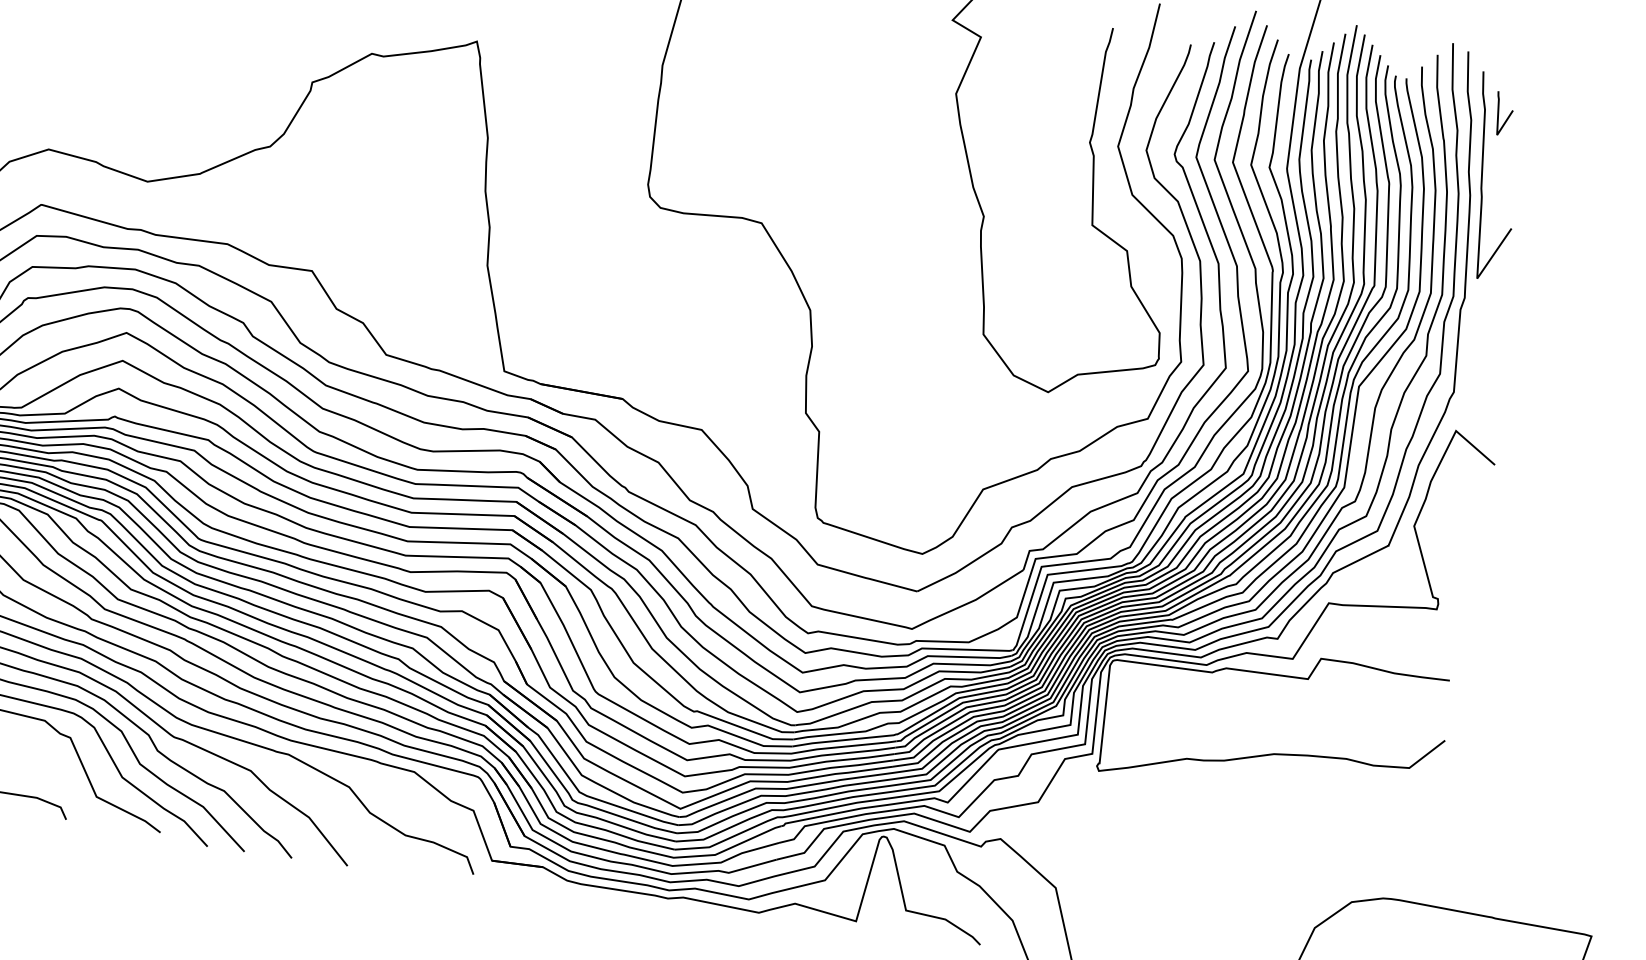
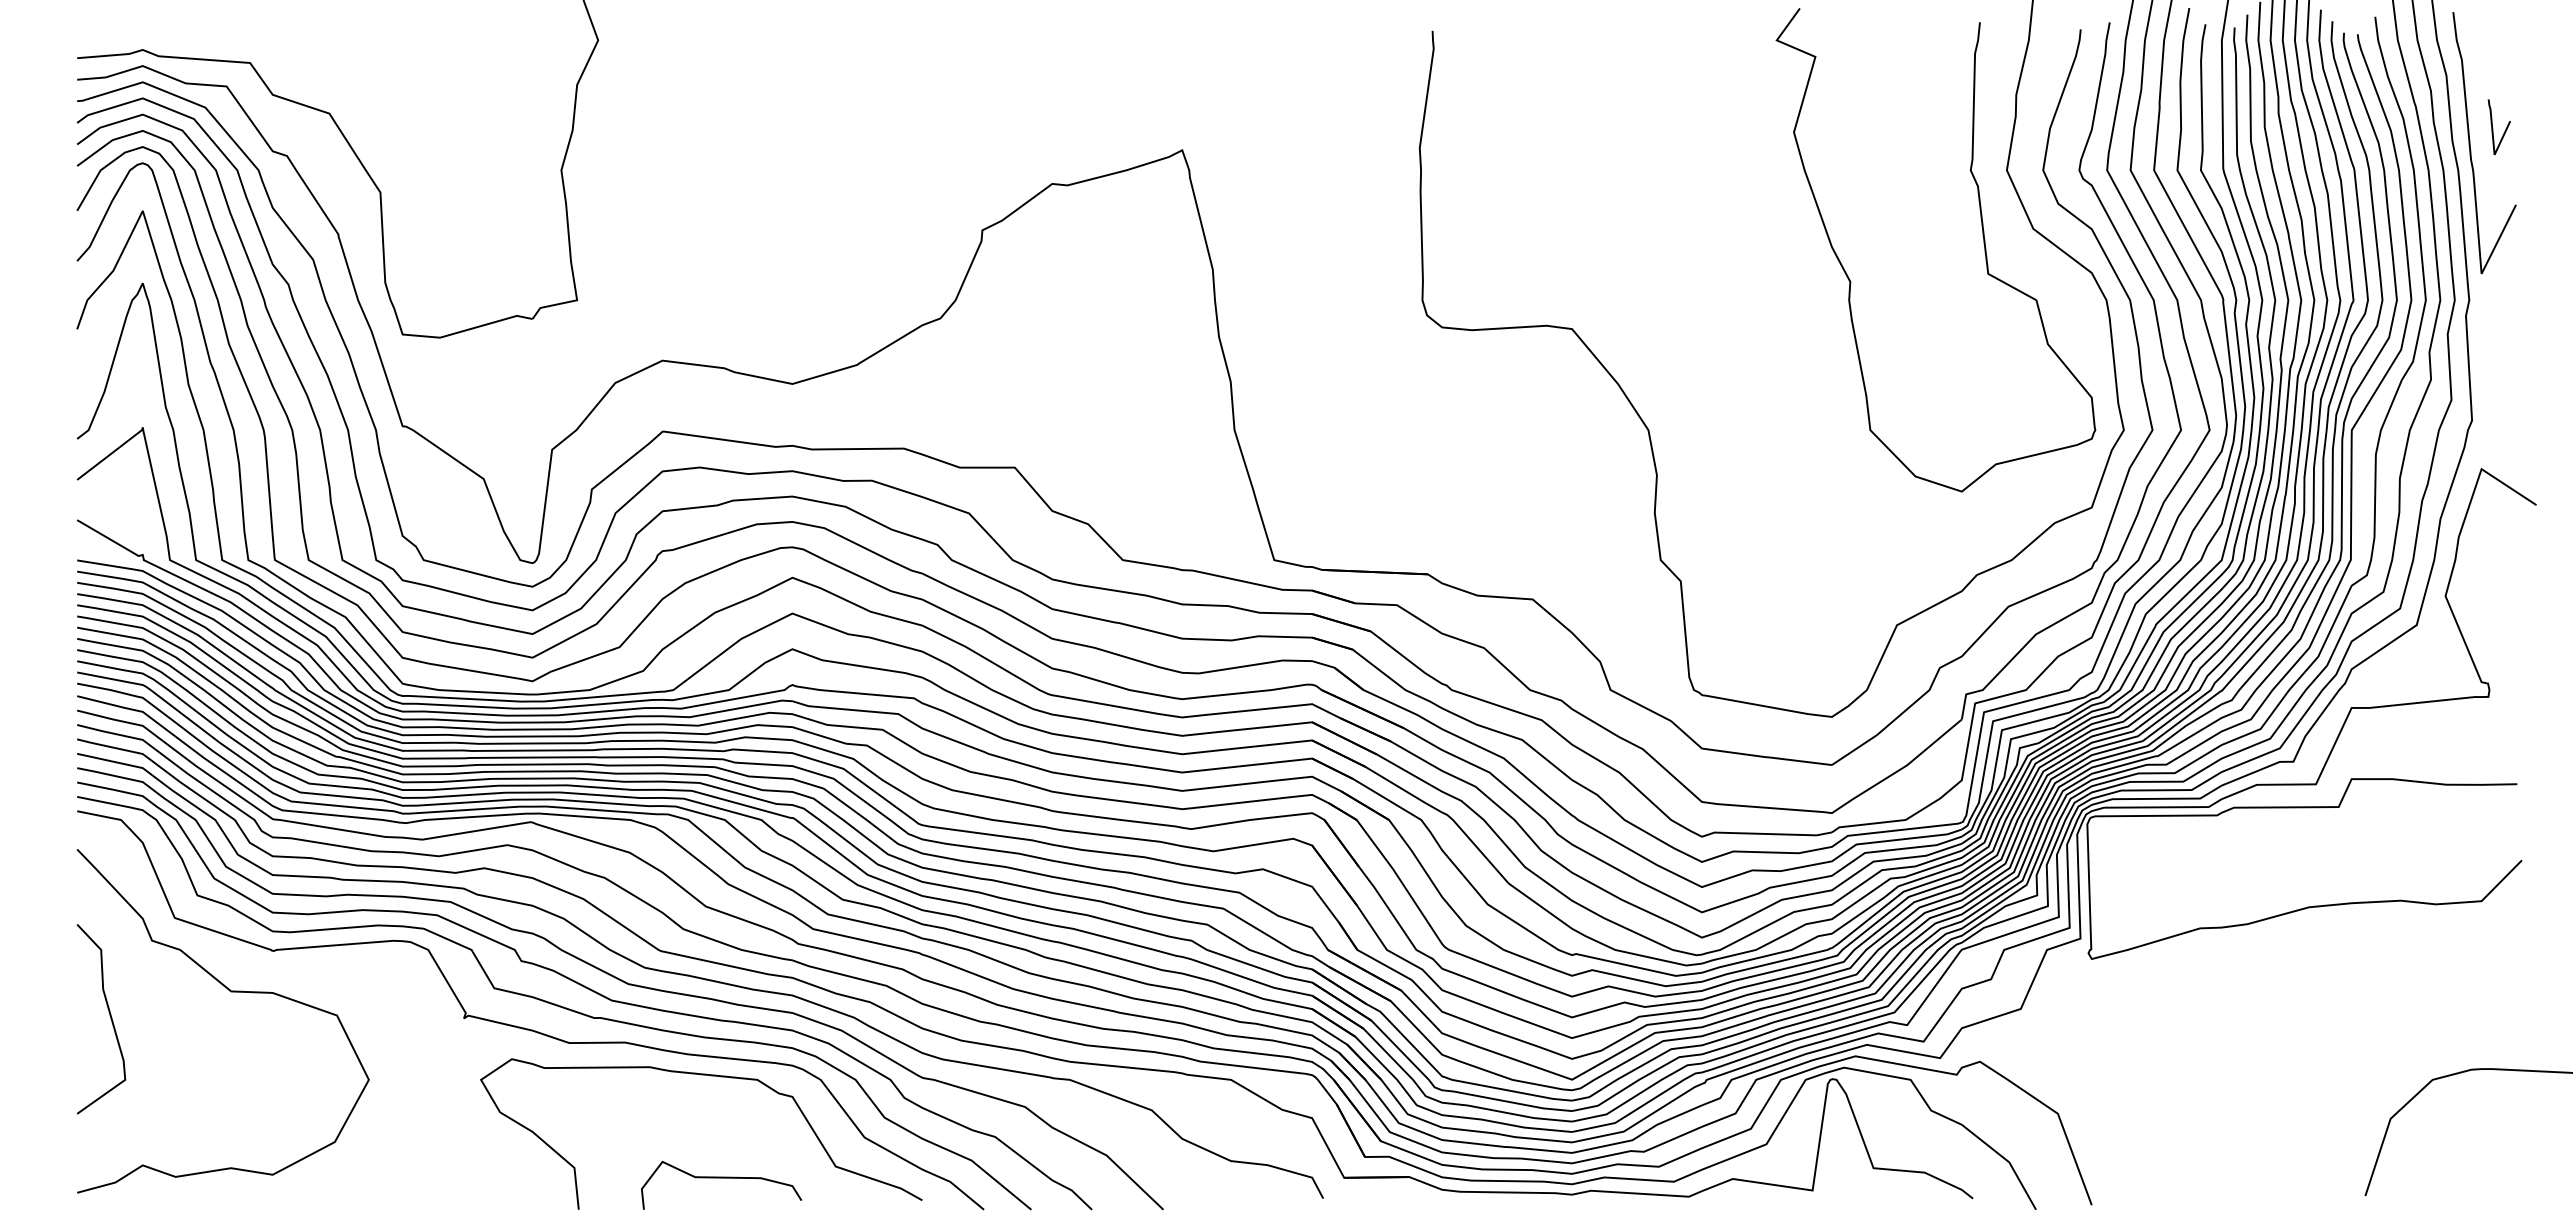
line: (1499, 113) -> (2493, 127), moved

